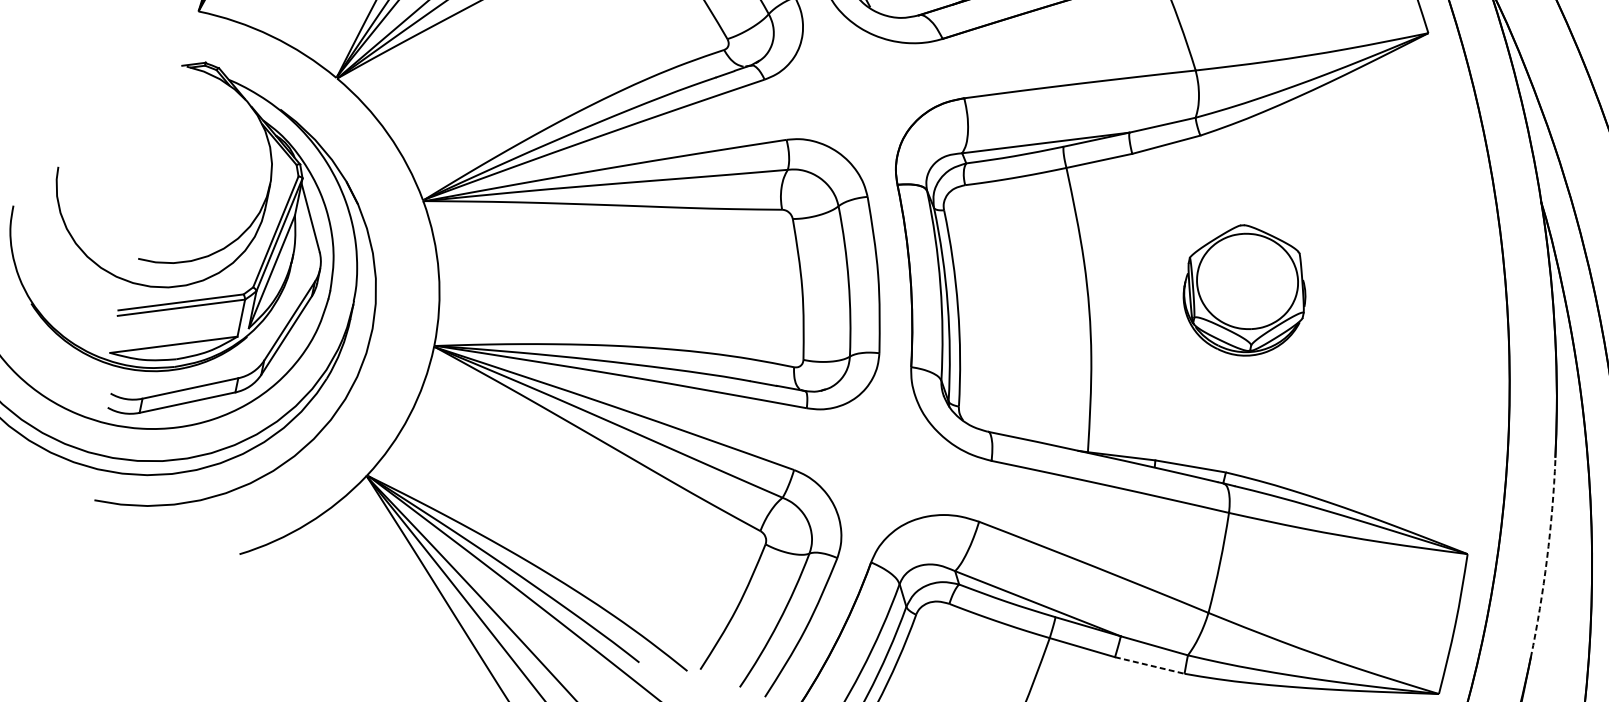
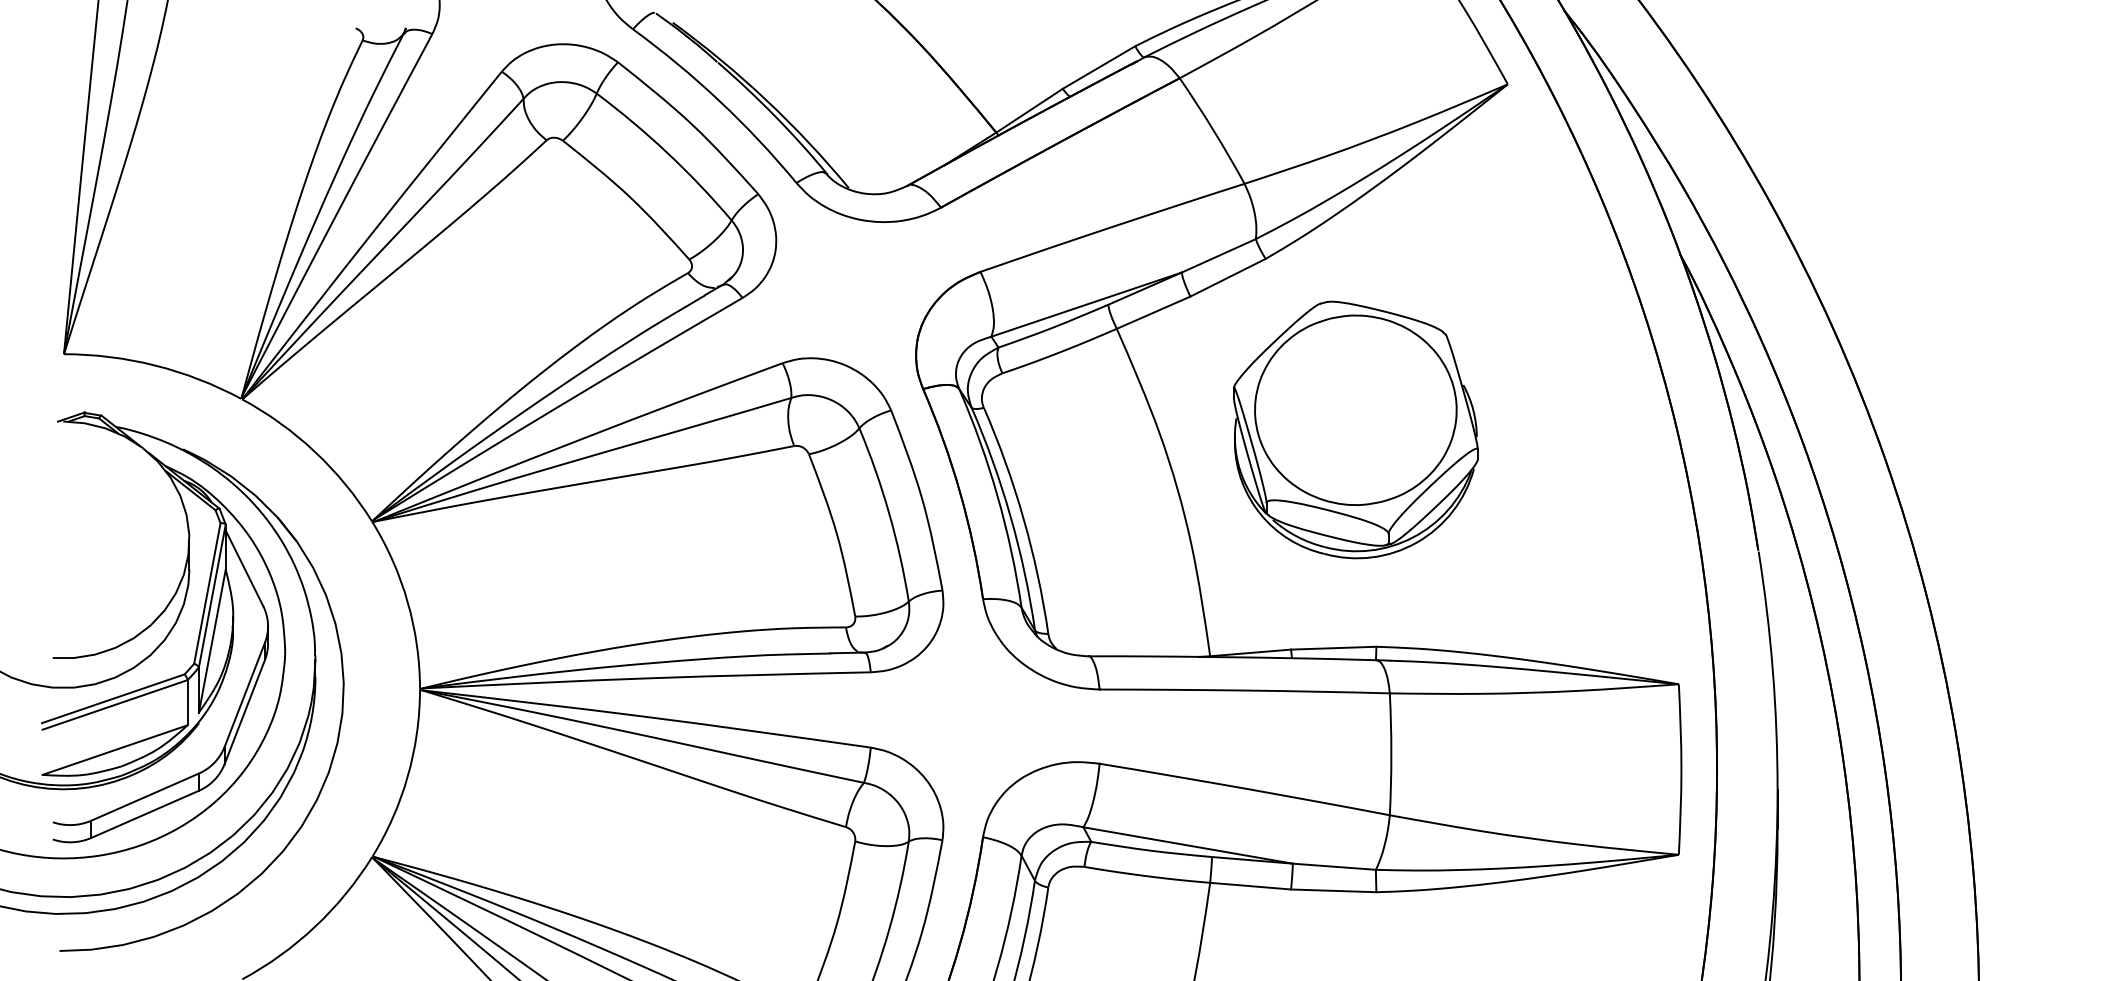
part: (1245, 290) -> (1355, 429), size x1.67
arc: (1546, 558) -> (1772, 670), dashed -> solid
line: (1149, 665) -> (1333, 890), dashed -> solid

